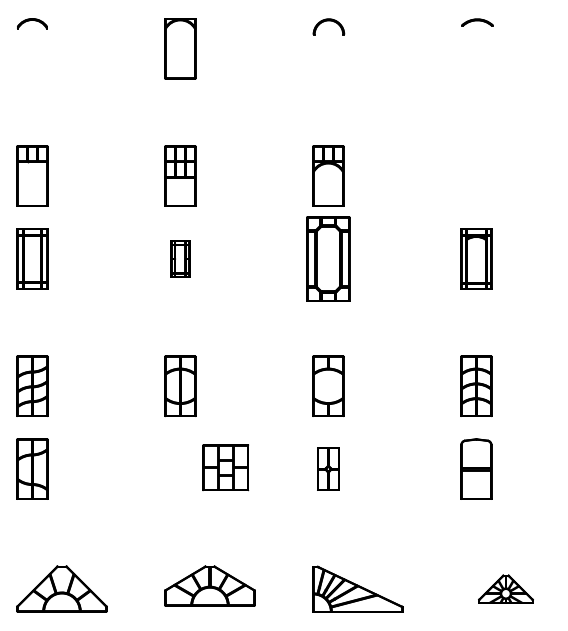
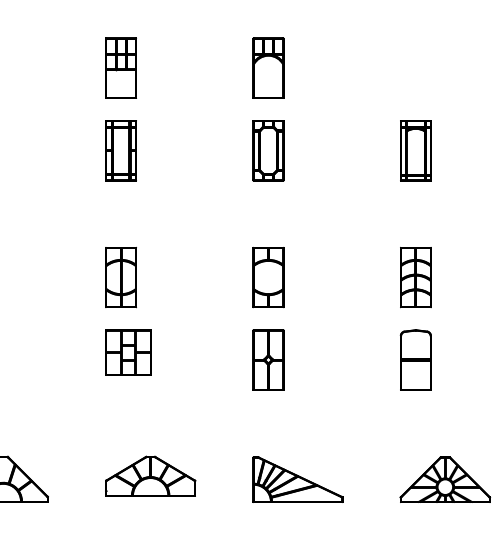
part: (180, 258) -> (121, 150), size x1.67
part: (328, 258) -> (268, 150), size x0.71
part: (225, 467) -> (128, 352), moved
part: (328, 468) -> (268, 359), size x1.43
part: (505, 588) -> (444, 478), size x1.67

